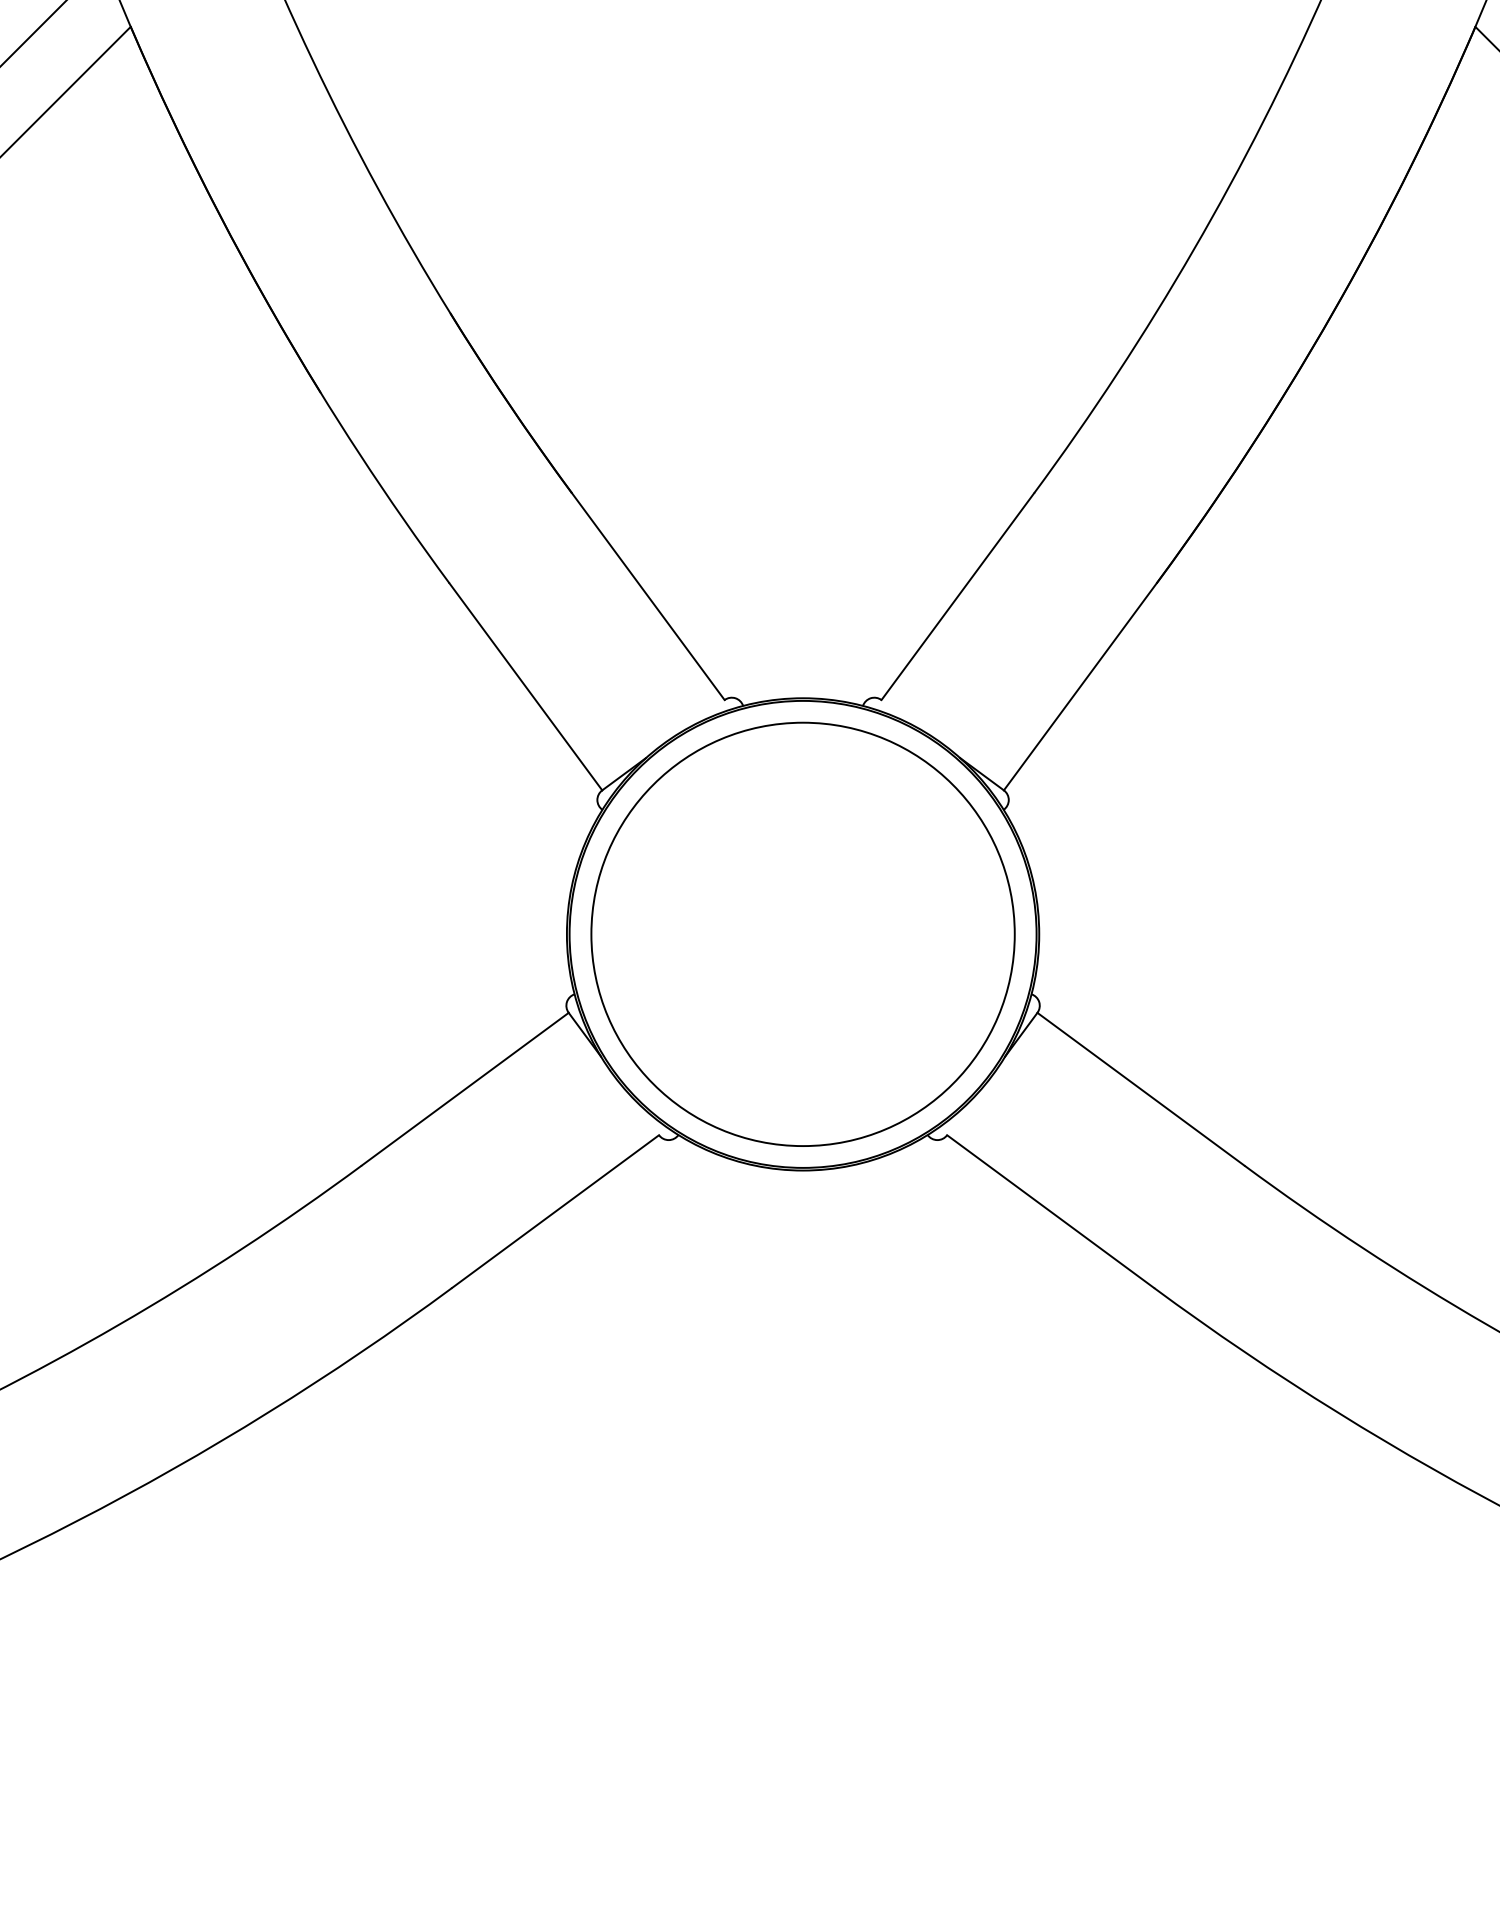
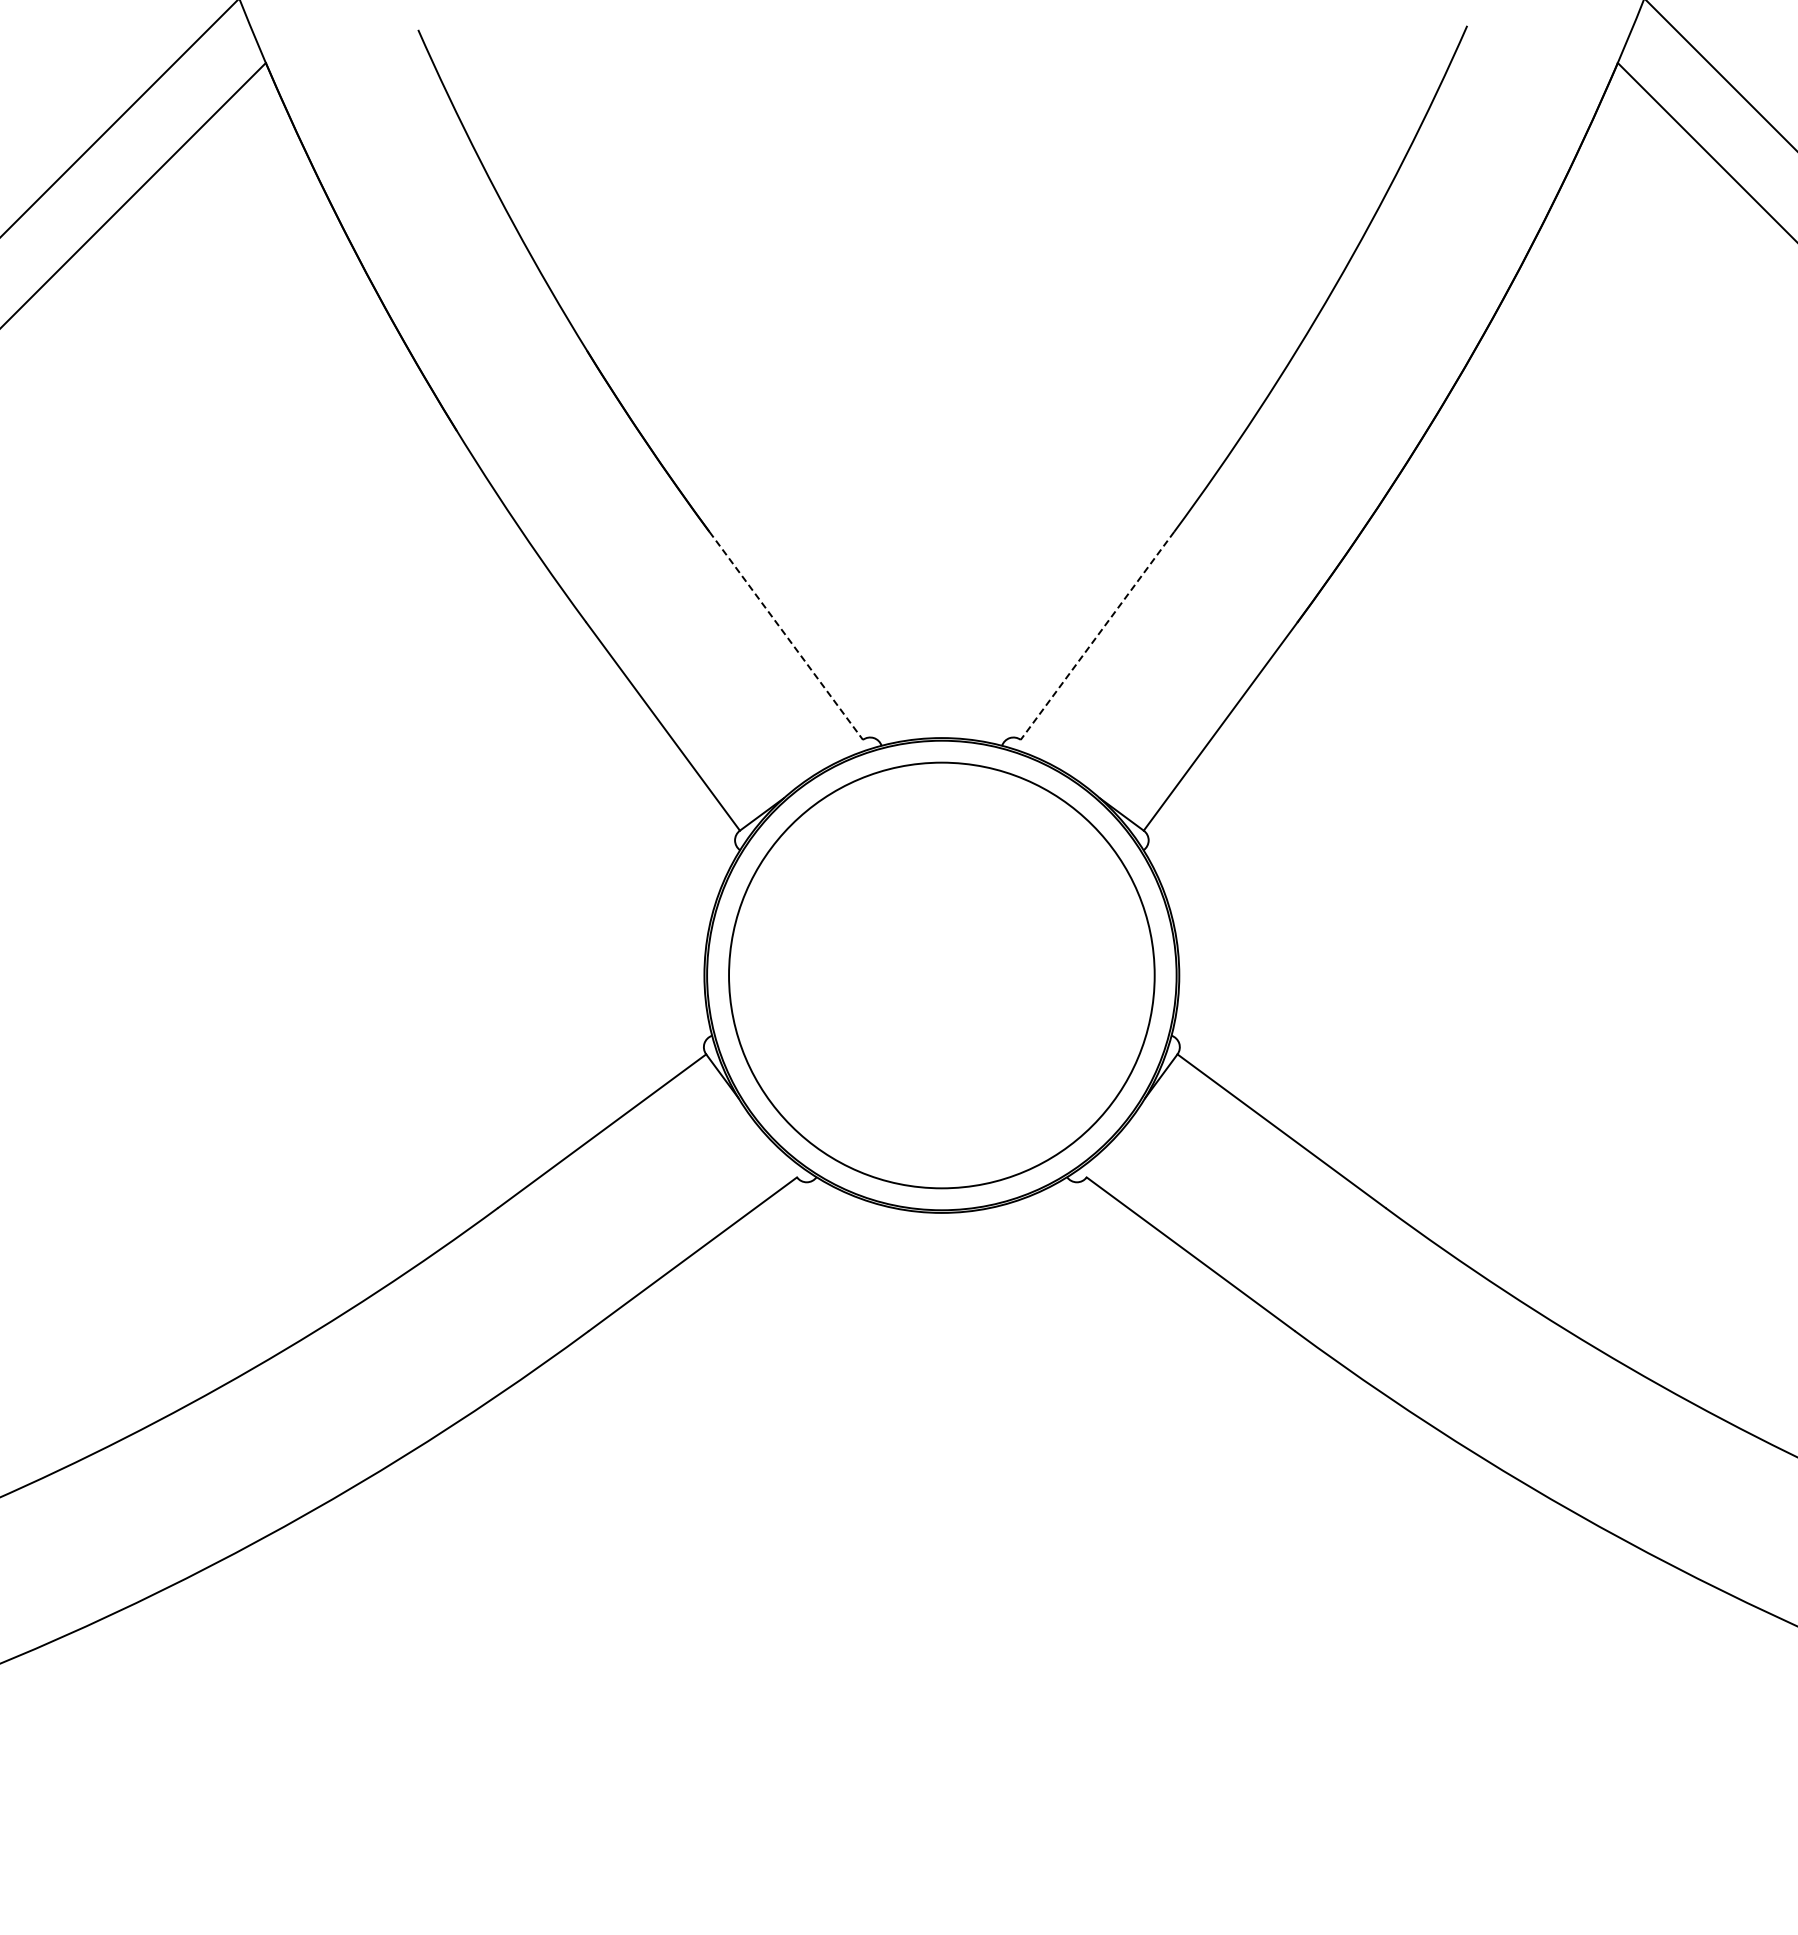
line: (648, 597) -> (786, 636), solid -> dashed
line: (957, 597) -> (1097, 636), solid -> dashed

